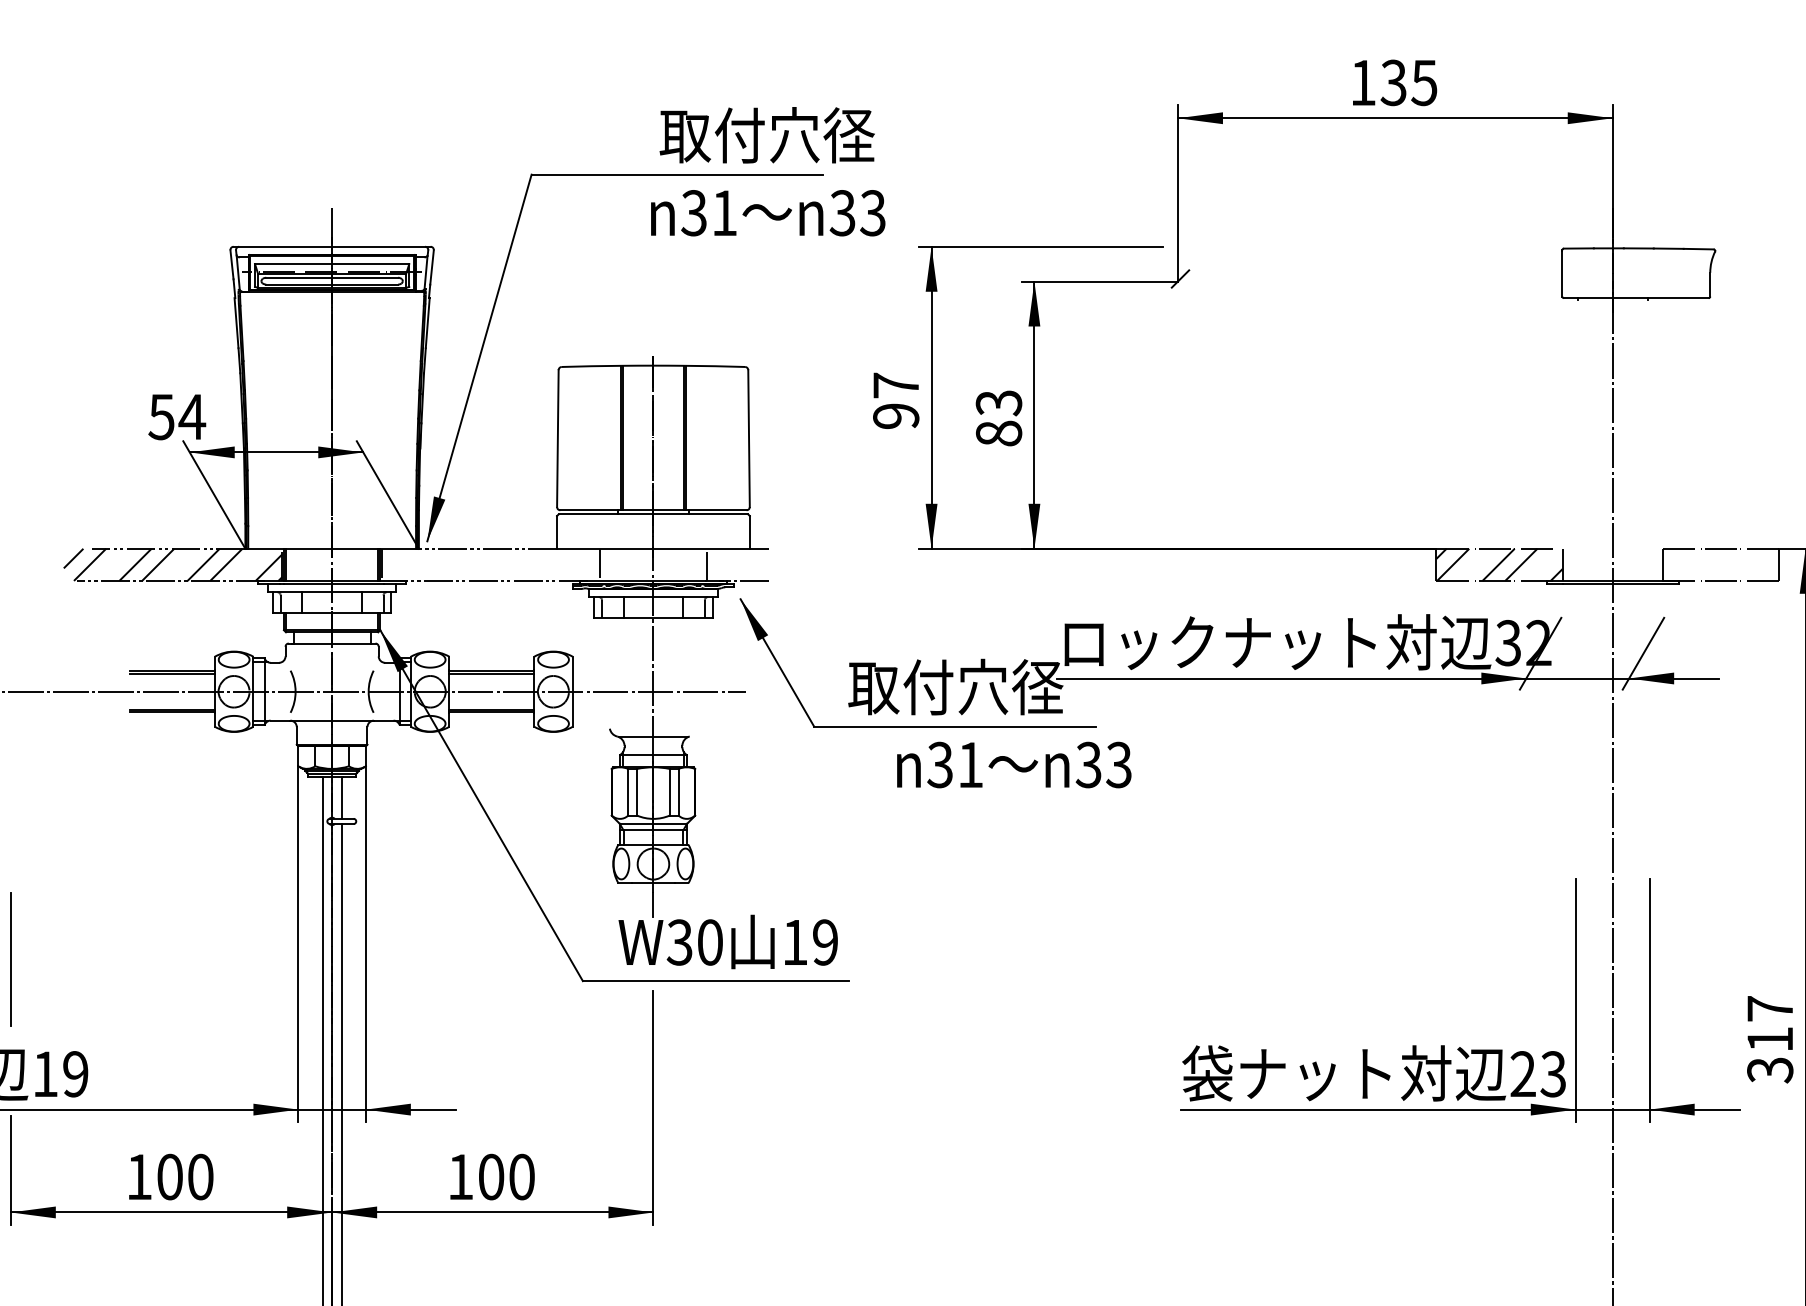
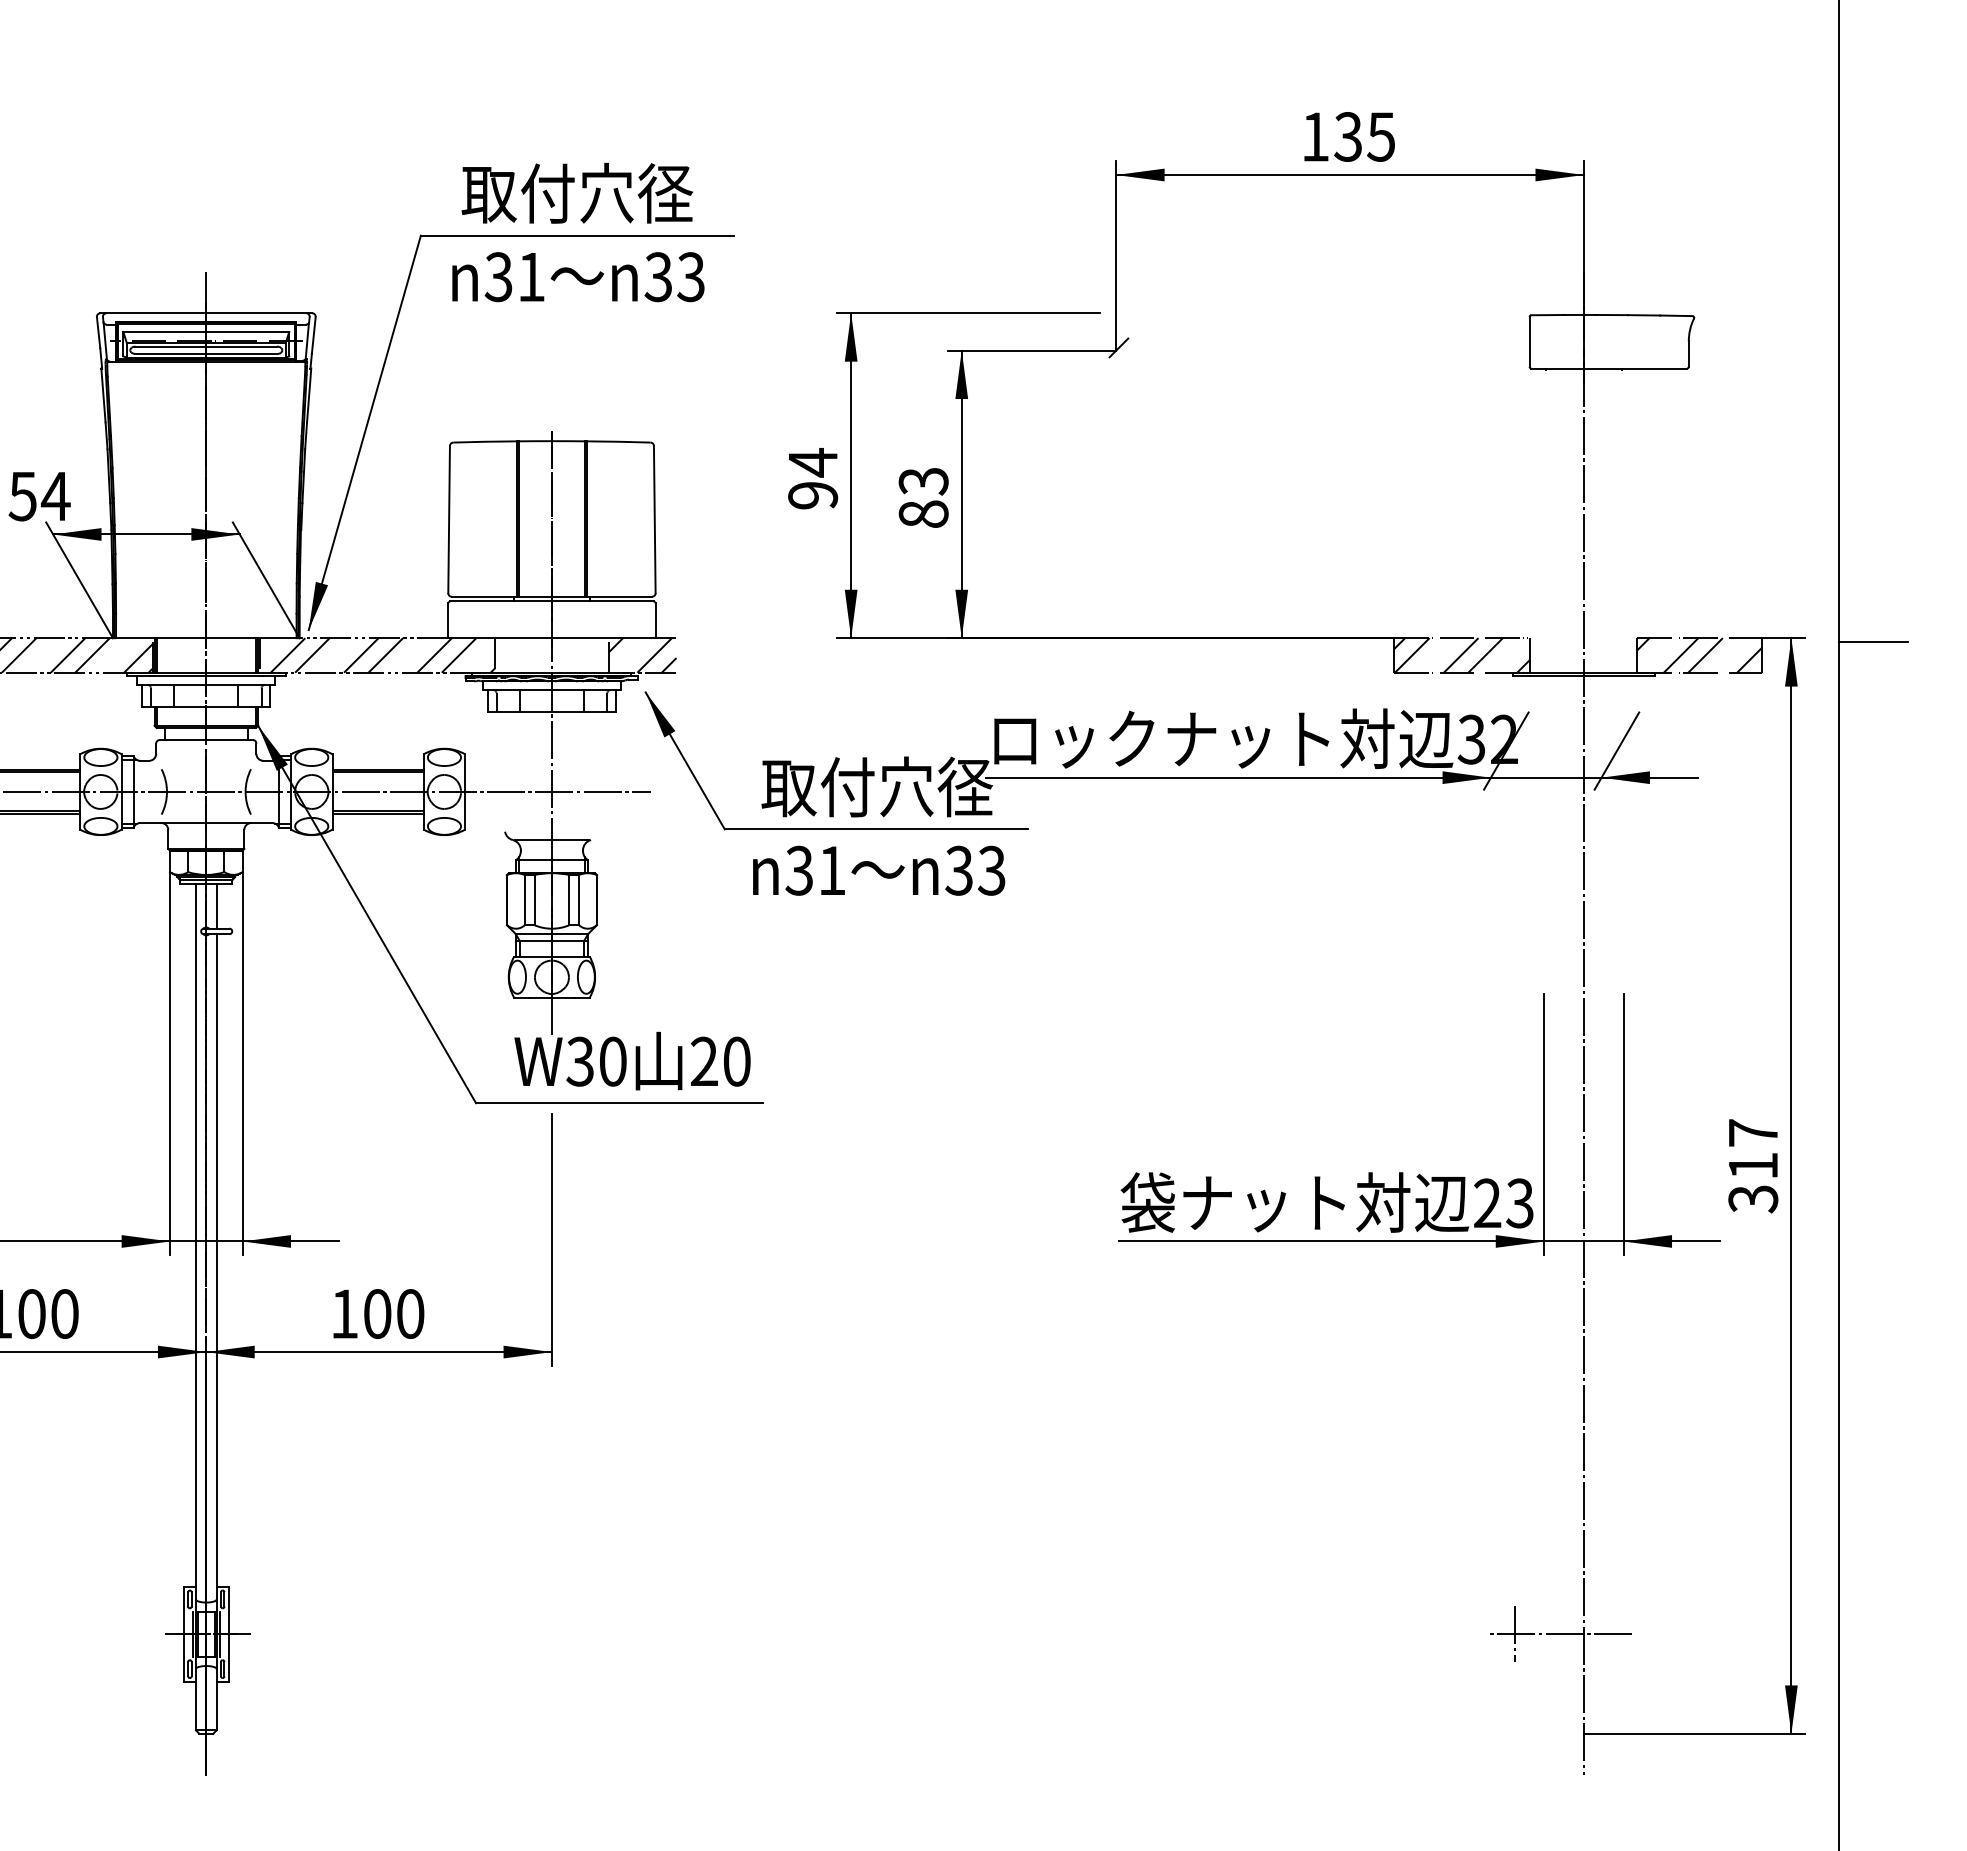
text: (767, 135) -> (577, 193), moved
text: (768, 213) -> (578, 277), moved
text: (896, 385) -> (813, 462), 97 -> 94
hatch: (495, 564) -> (382, 655), added
hatch: (737, 564) -> (642, 655), added
hatch: (1720, 564) -> (1699, 655), added
text: (1014, 764) -> (879, 870), moved
text: (810, 942) -> (720, 1061), 19 -> 20

